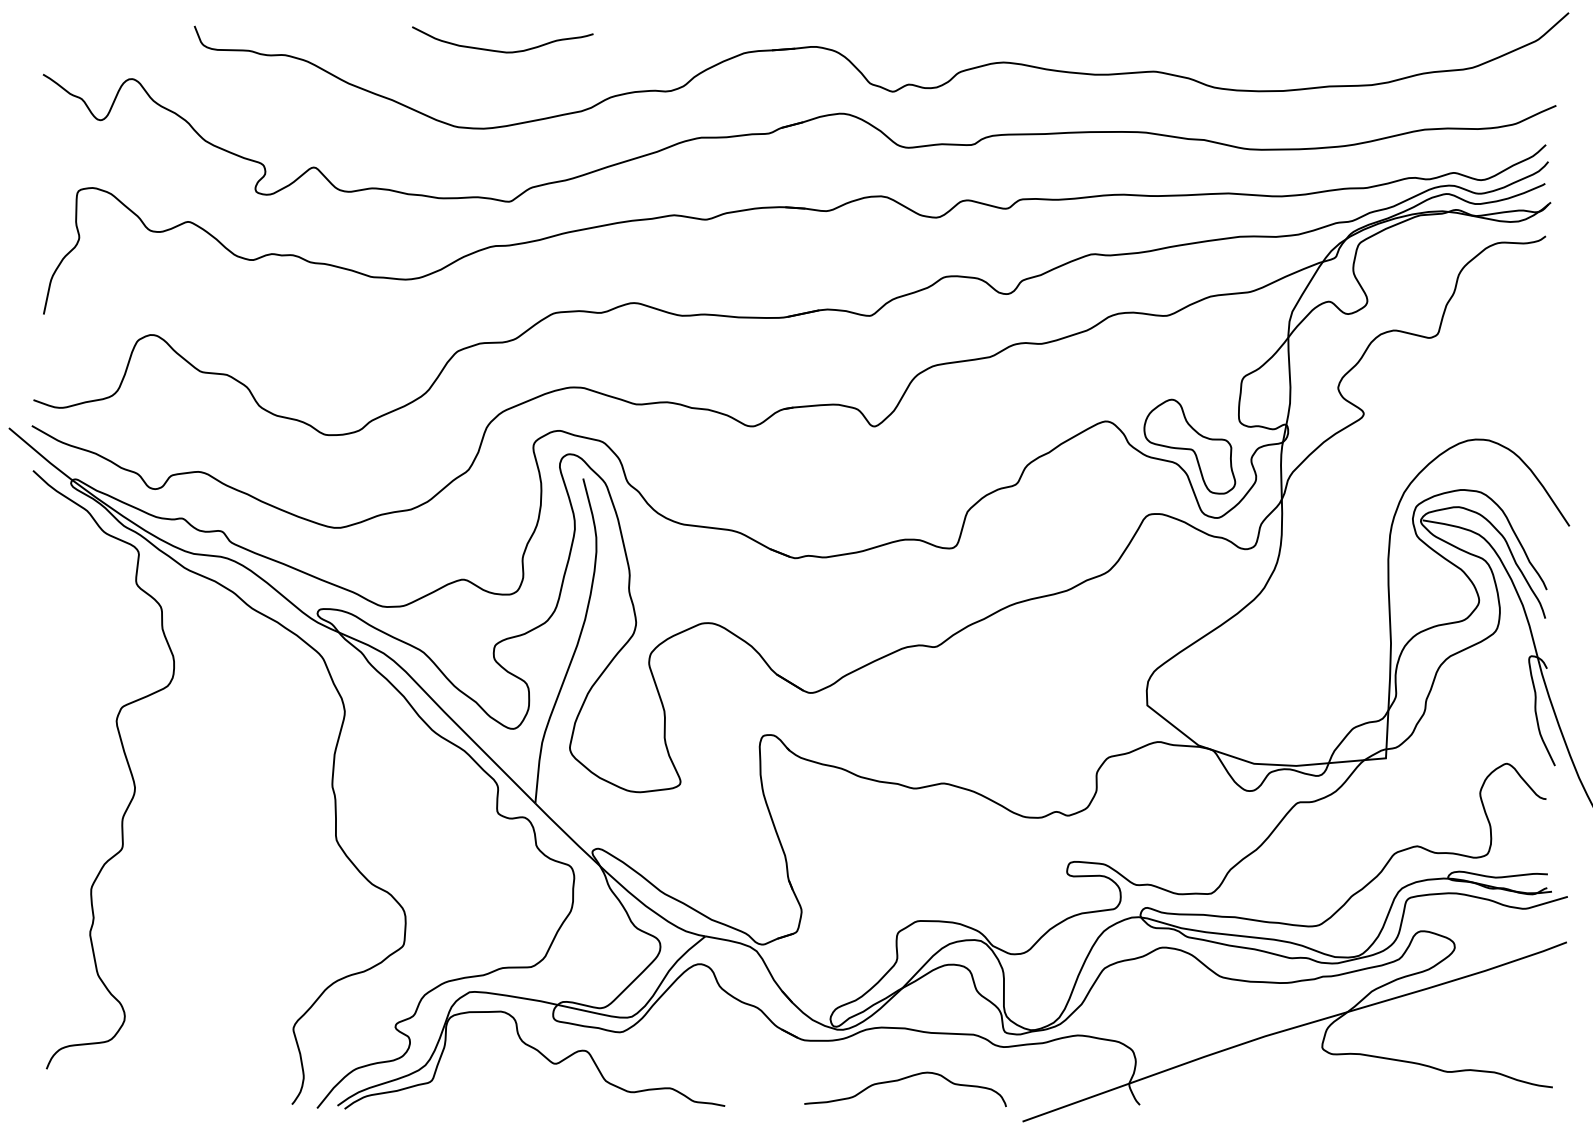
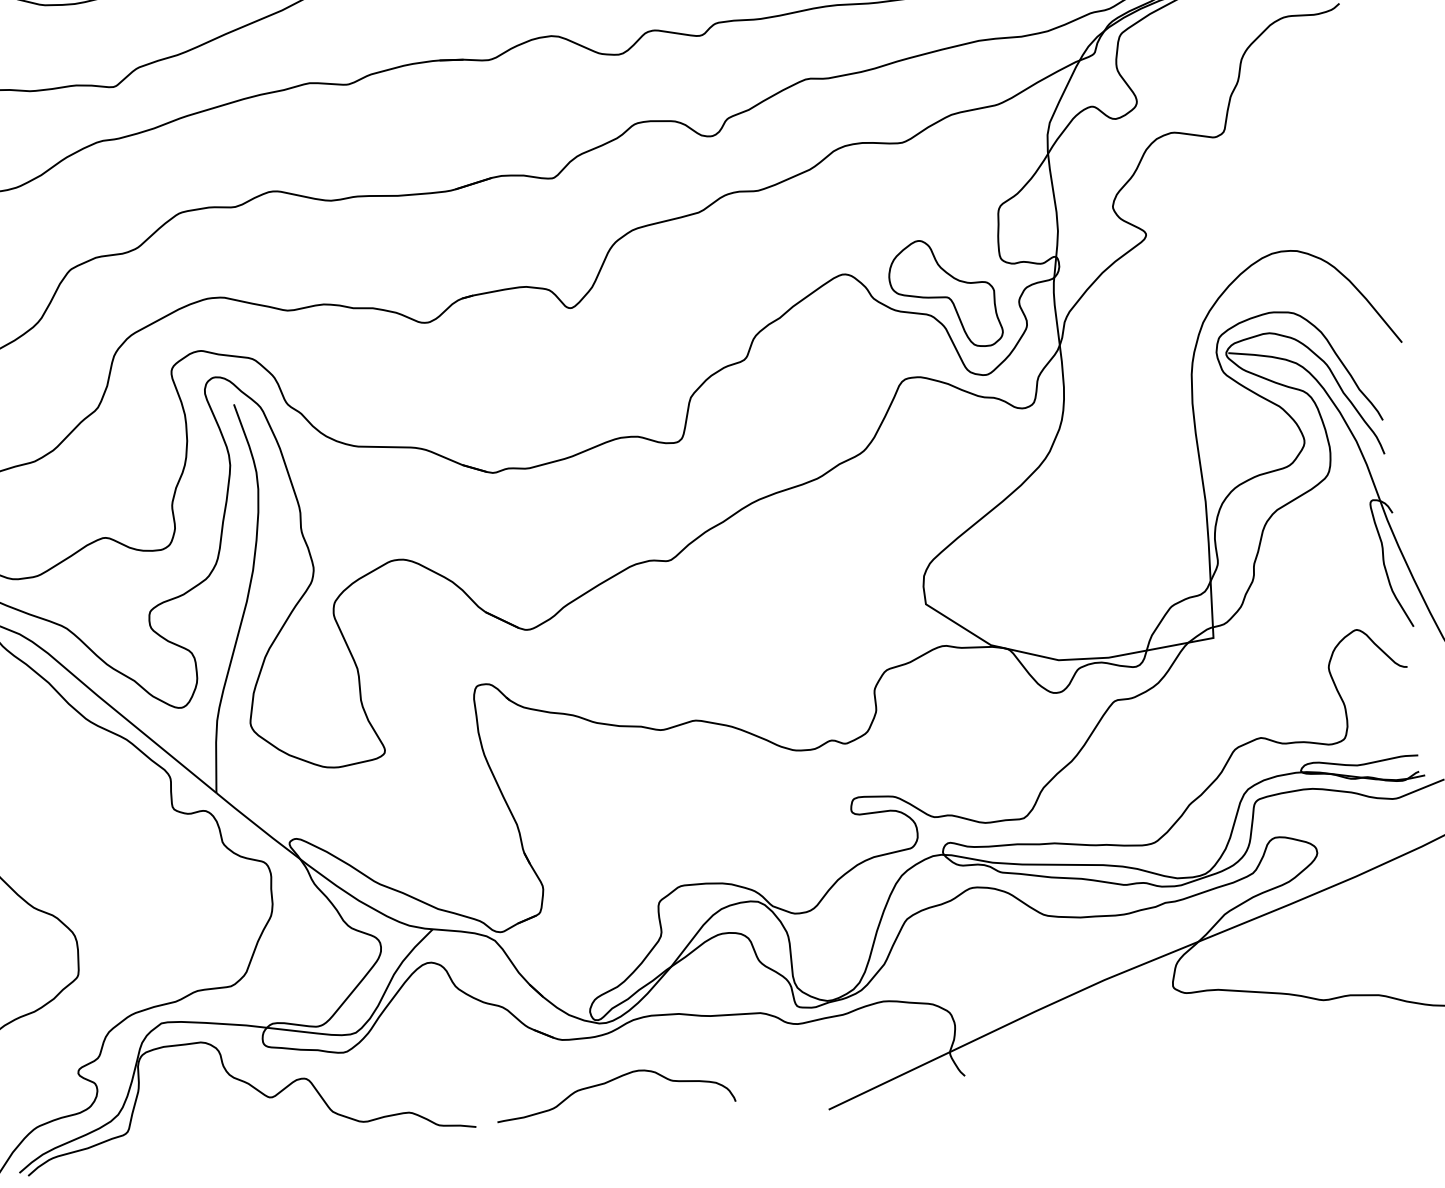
curve: (901, 1080) -> (609, 1083), moved

